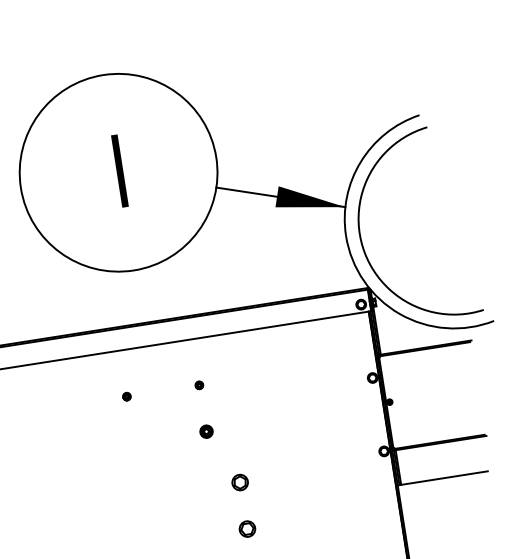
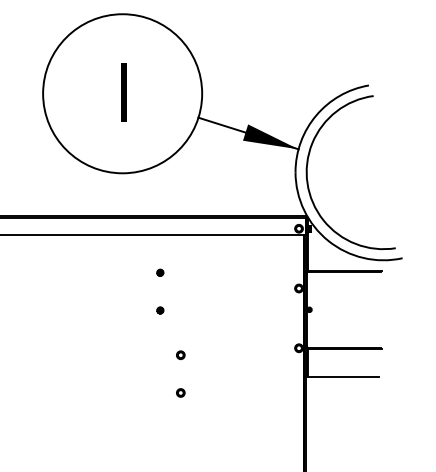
part: (127, 396) -> (101, 272), removed
part: (206, 431) -> (160, 310), size x0.62
part: (240, 483) -> (180, 355), size x0.62
part: (247, 528) -> (180, 392), size x0.62

